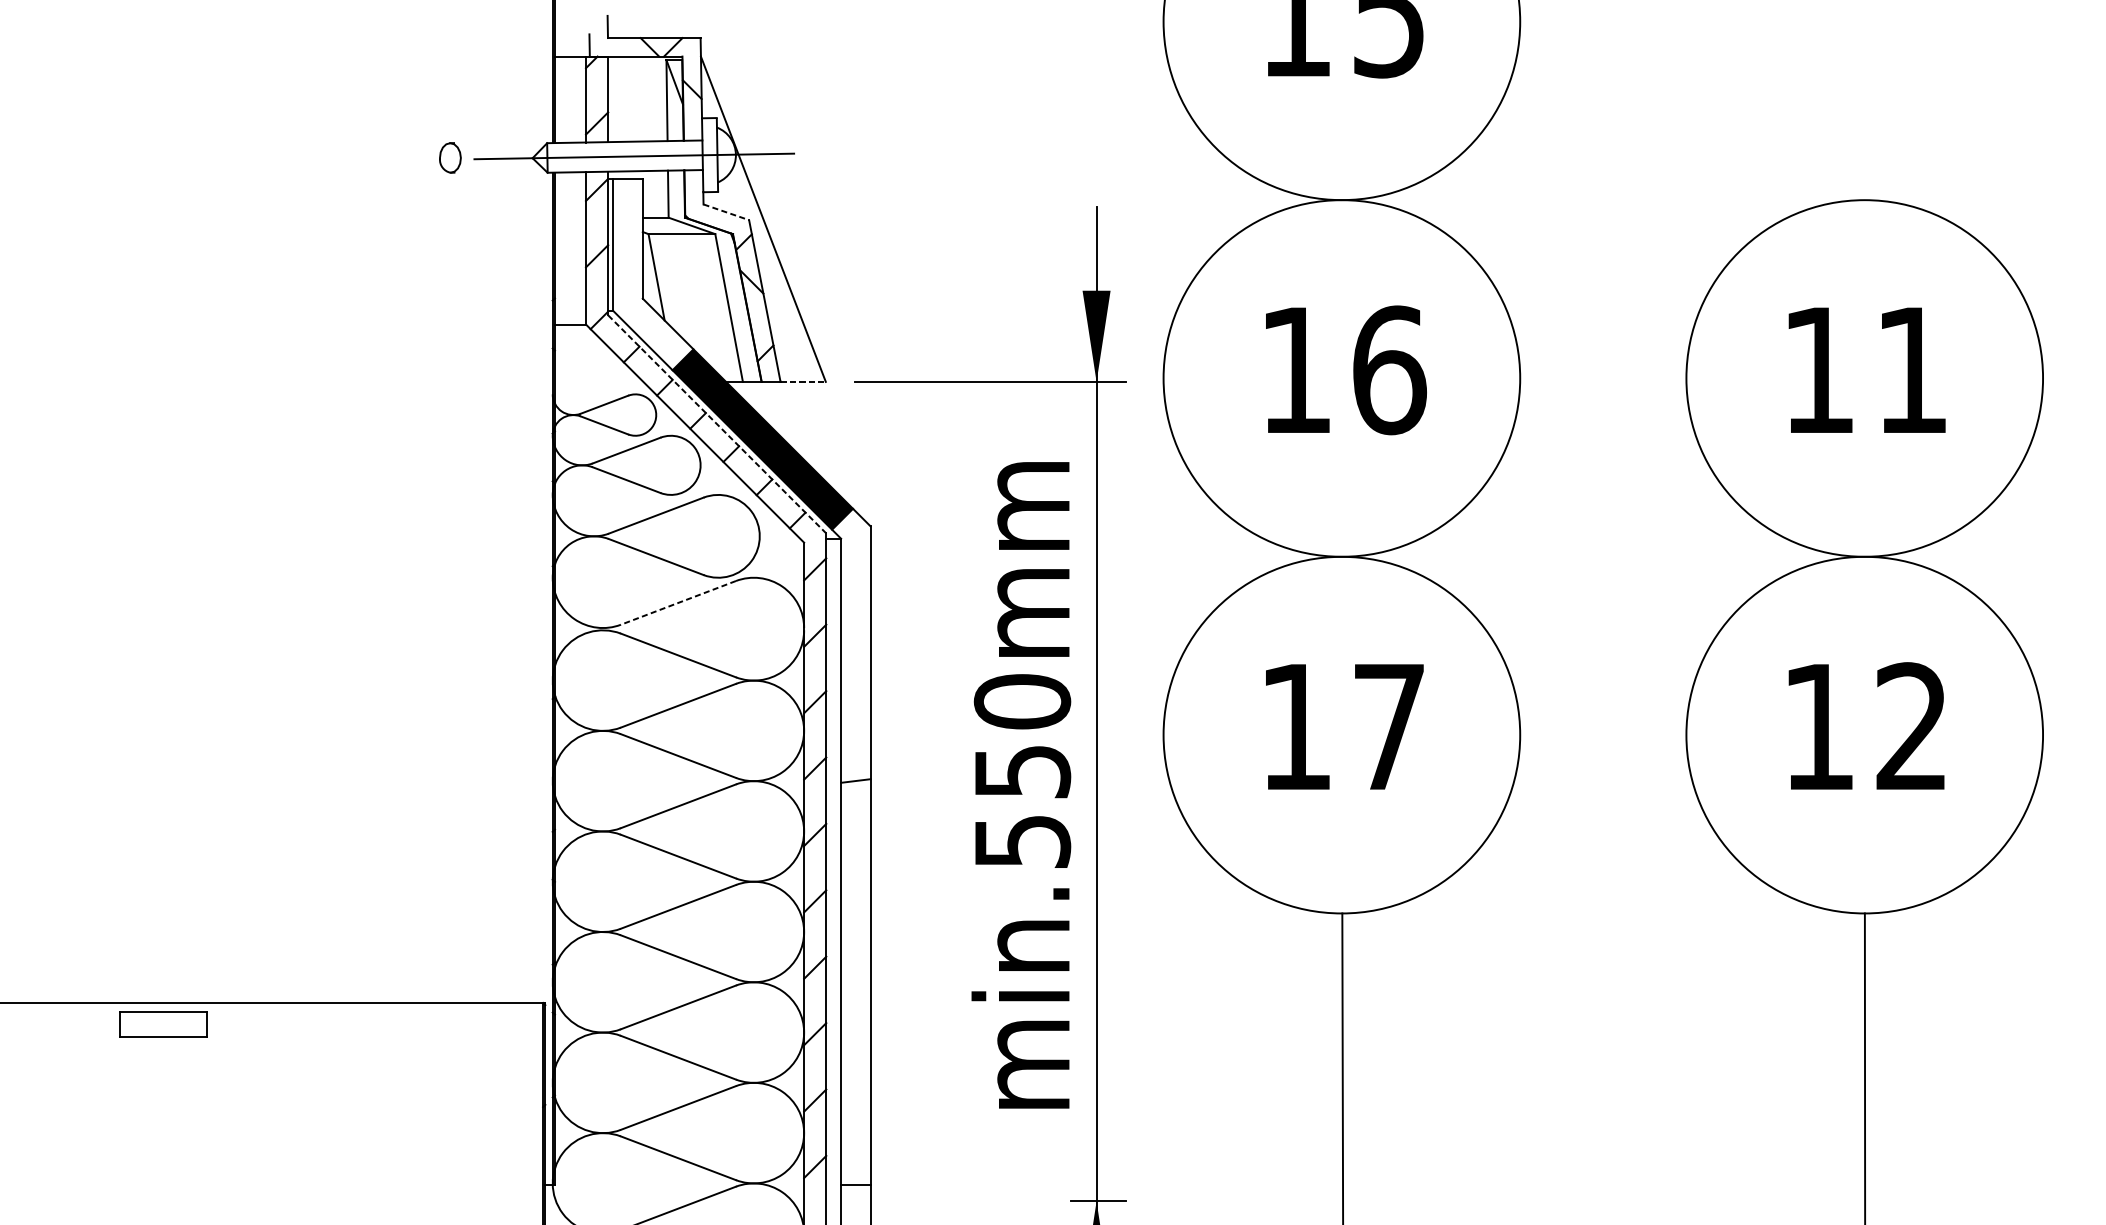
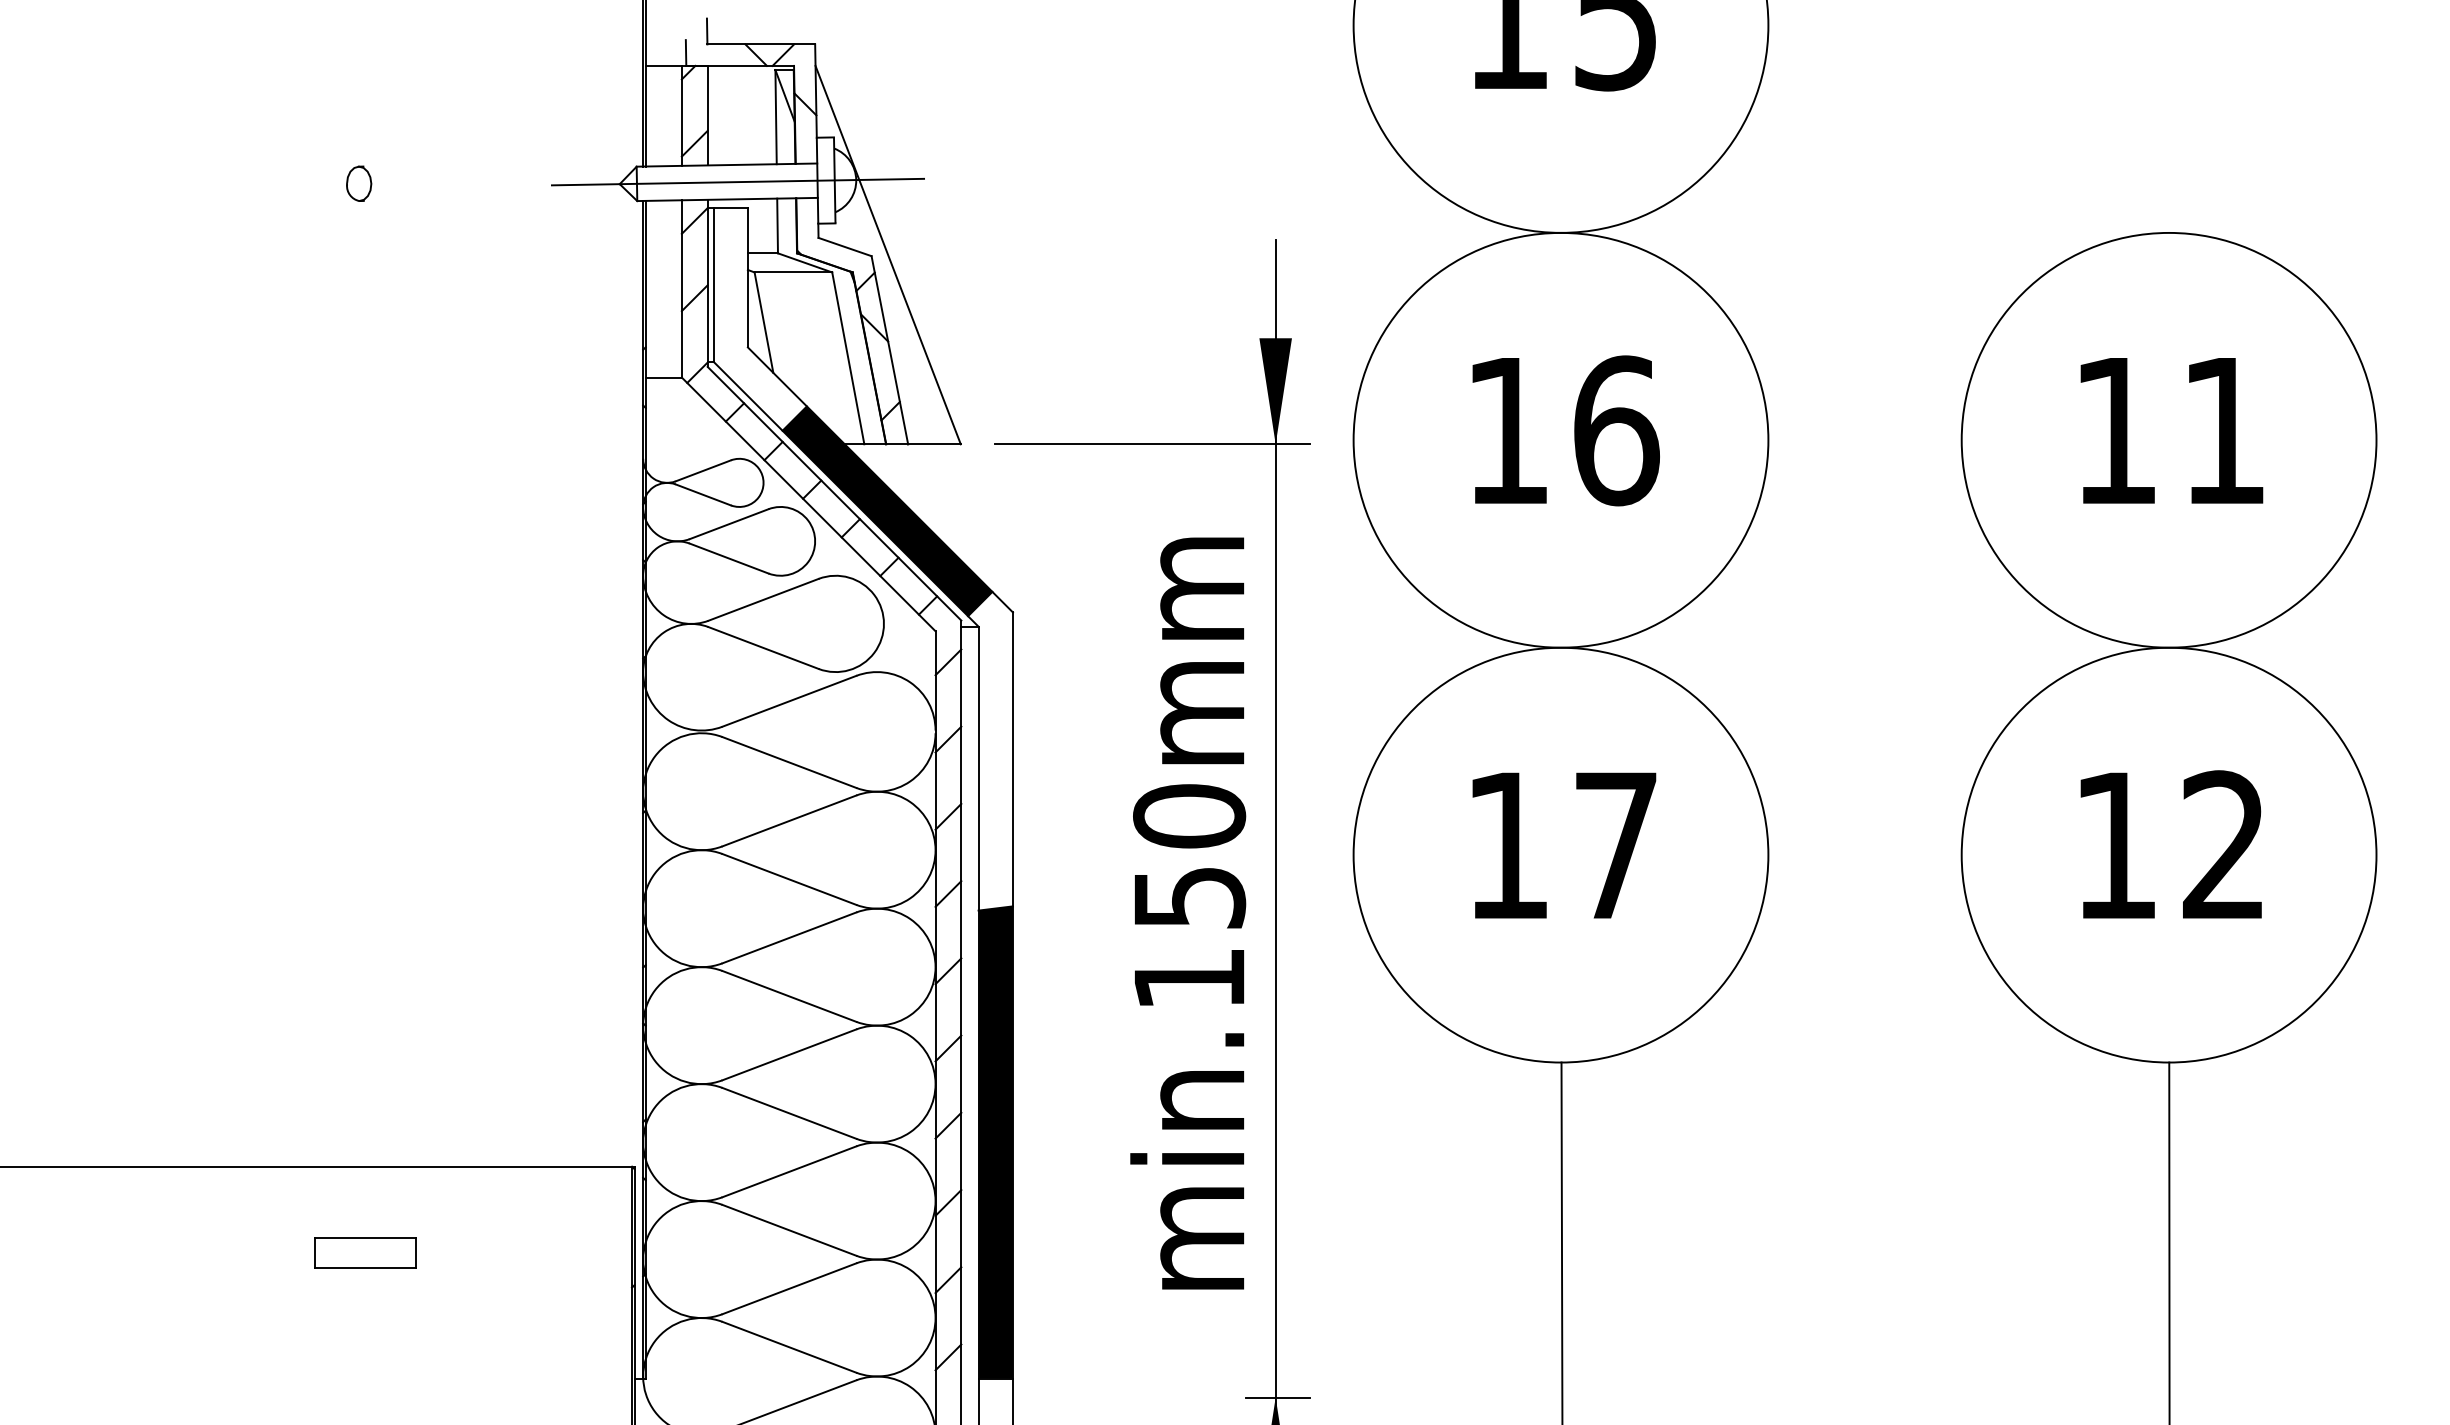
part: (450, 157) -> (359, 183), moved
line: (726, 212) -> (845, 247), dashed -> solid
line: (803, 382) -> (934, 444), dashed -> solid
line: (717, 425) -> (834, 494), dashed -> solid
line: (678, 603) -> (789, 701), dashed -> solid
text: (1023, 842) -> (1190, 979), min.550mm -> min.150mm
fill: (855, 982) -> (995, 1142), added
part: (163, 1024) -> (365, 1252), moved

